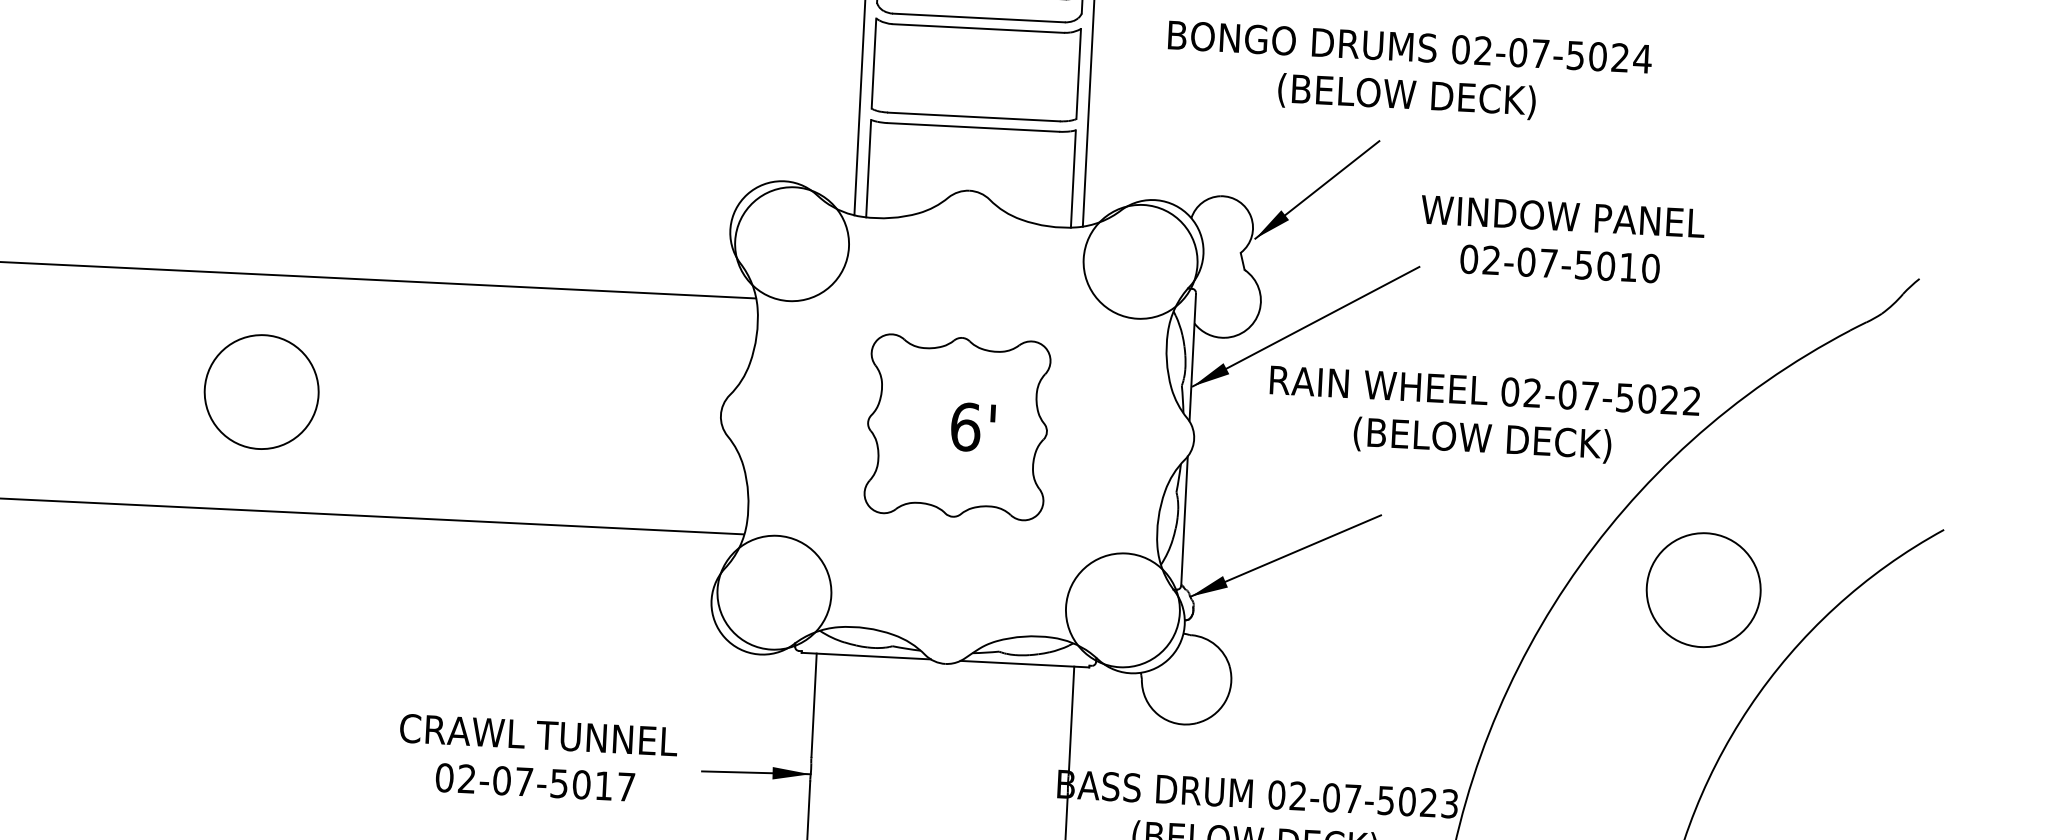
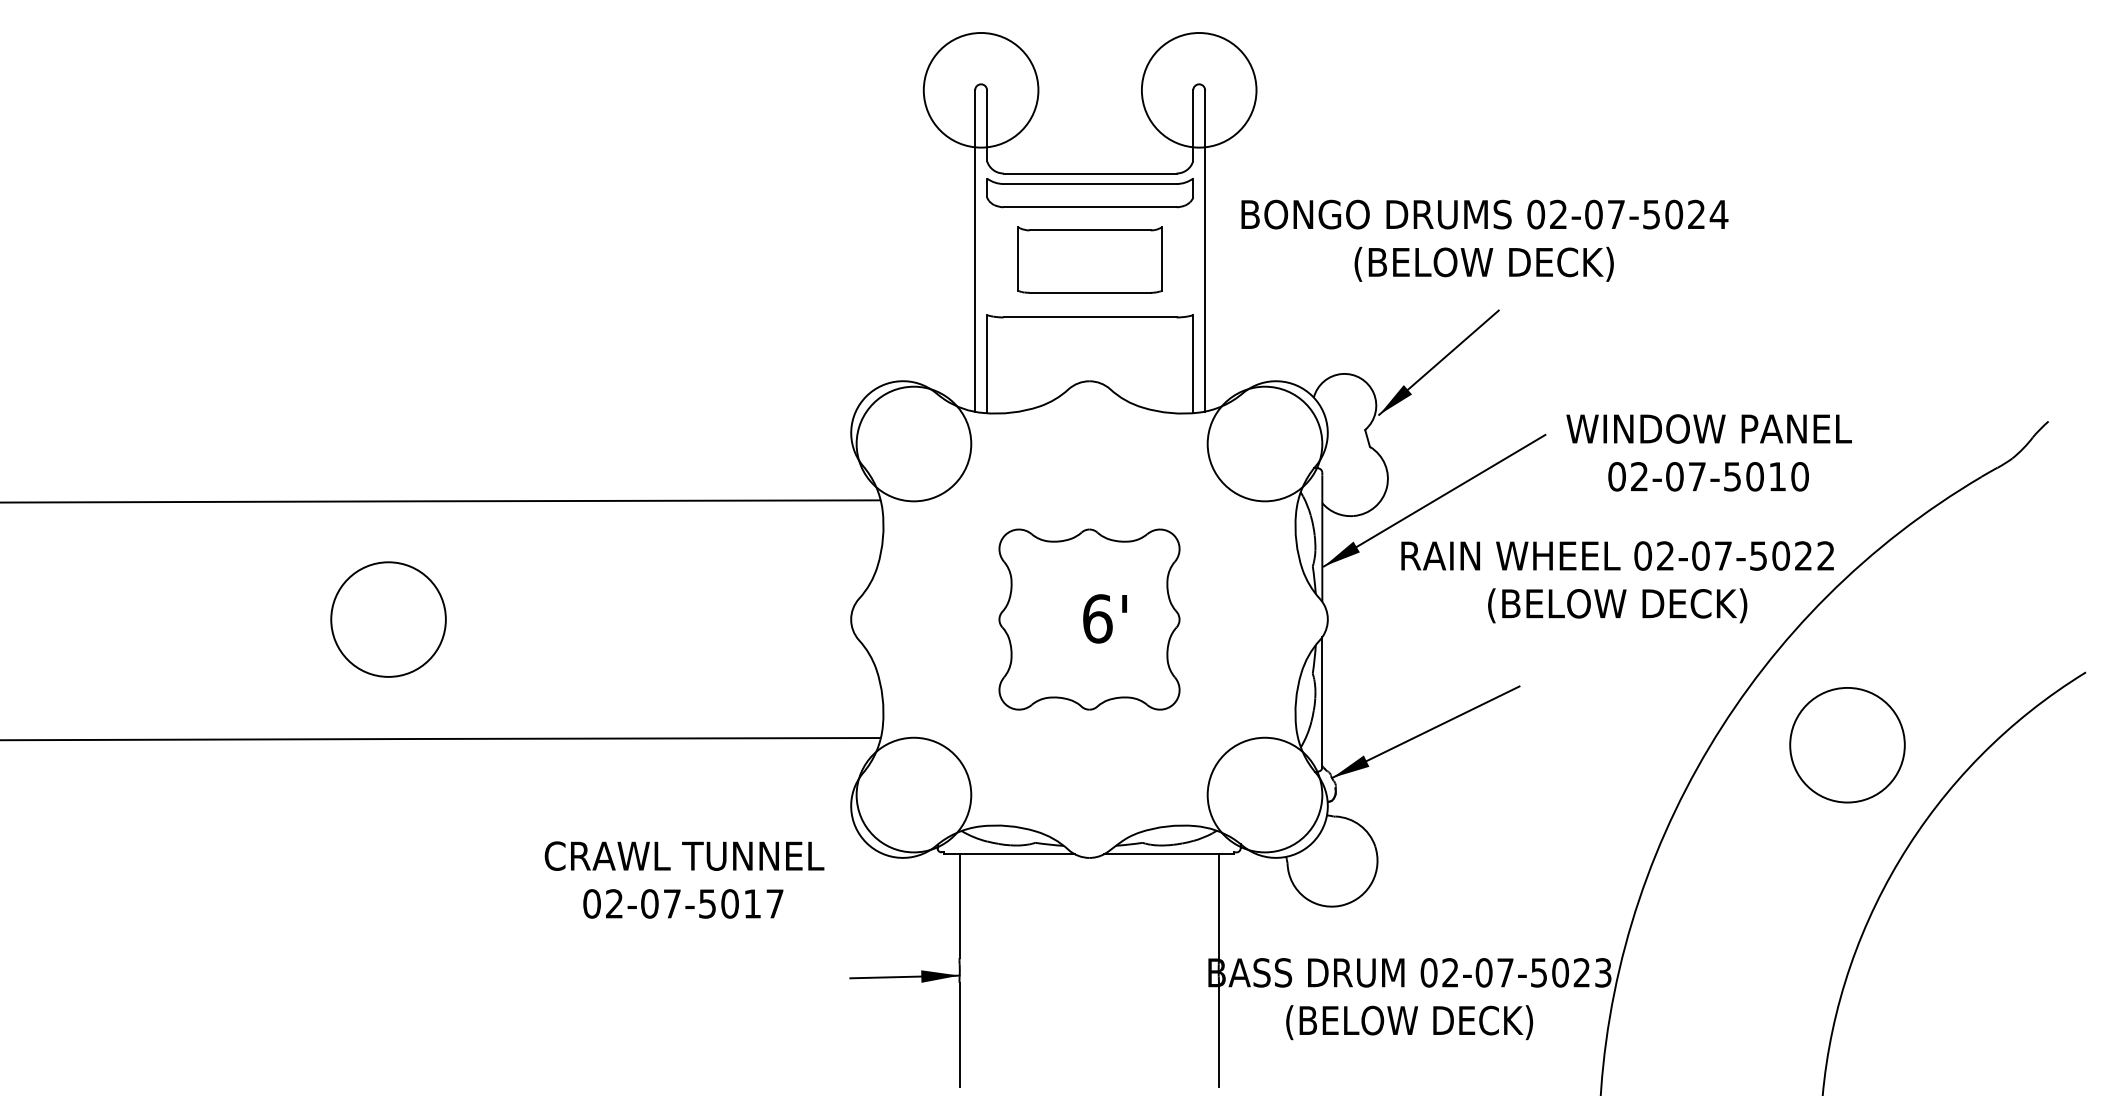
part: (975, 69) -> (1089, 259), size x0.7
text: (1408, 72) -> (1484, 240), moved
text: (1561, 239) -> (1708, 452), moved
text: (537, 758) -> (684, 879), moved

